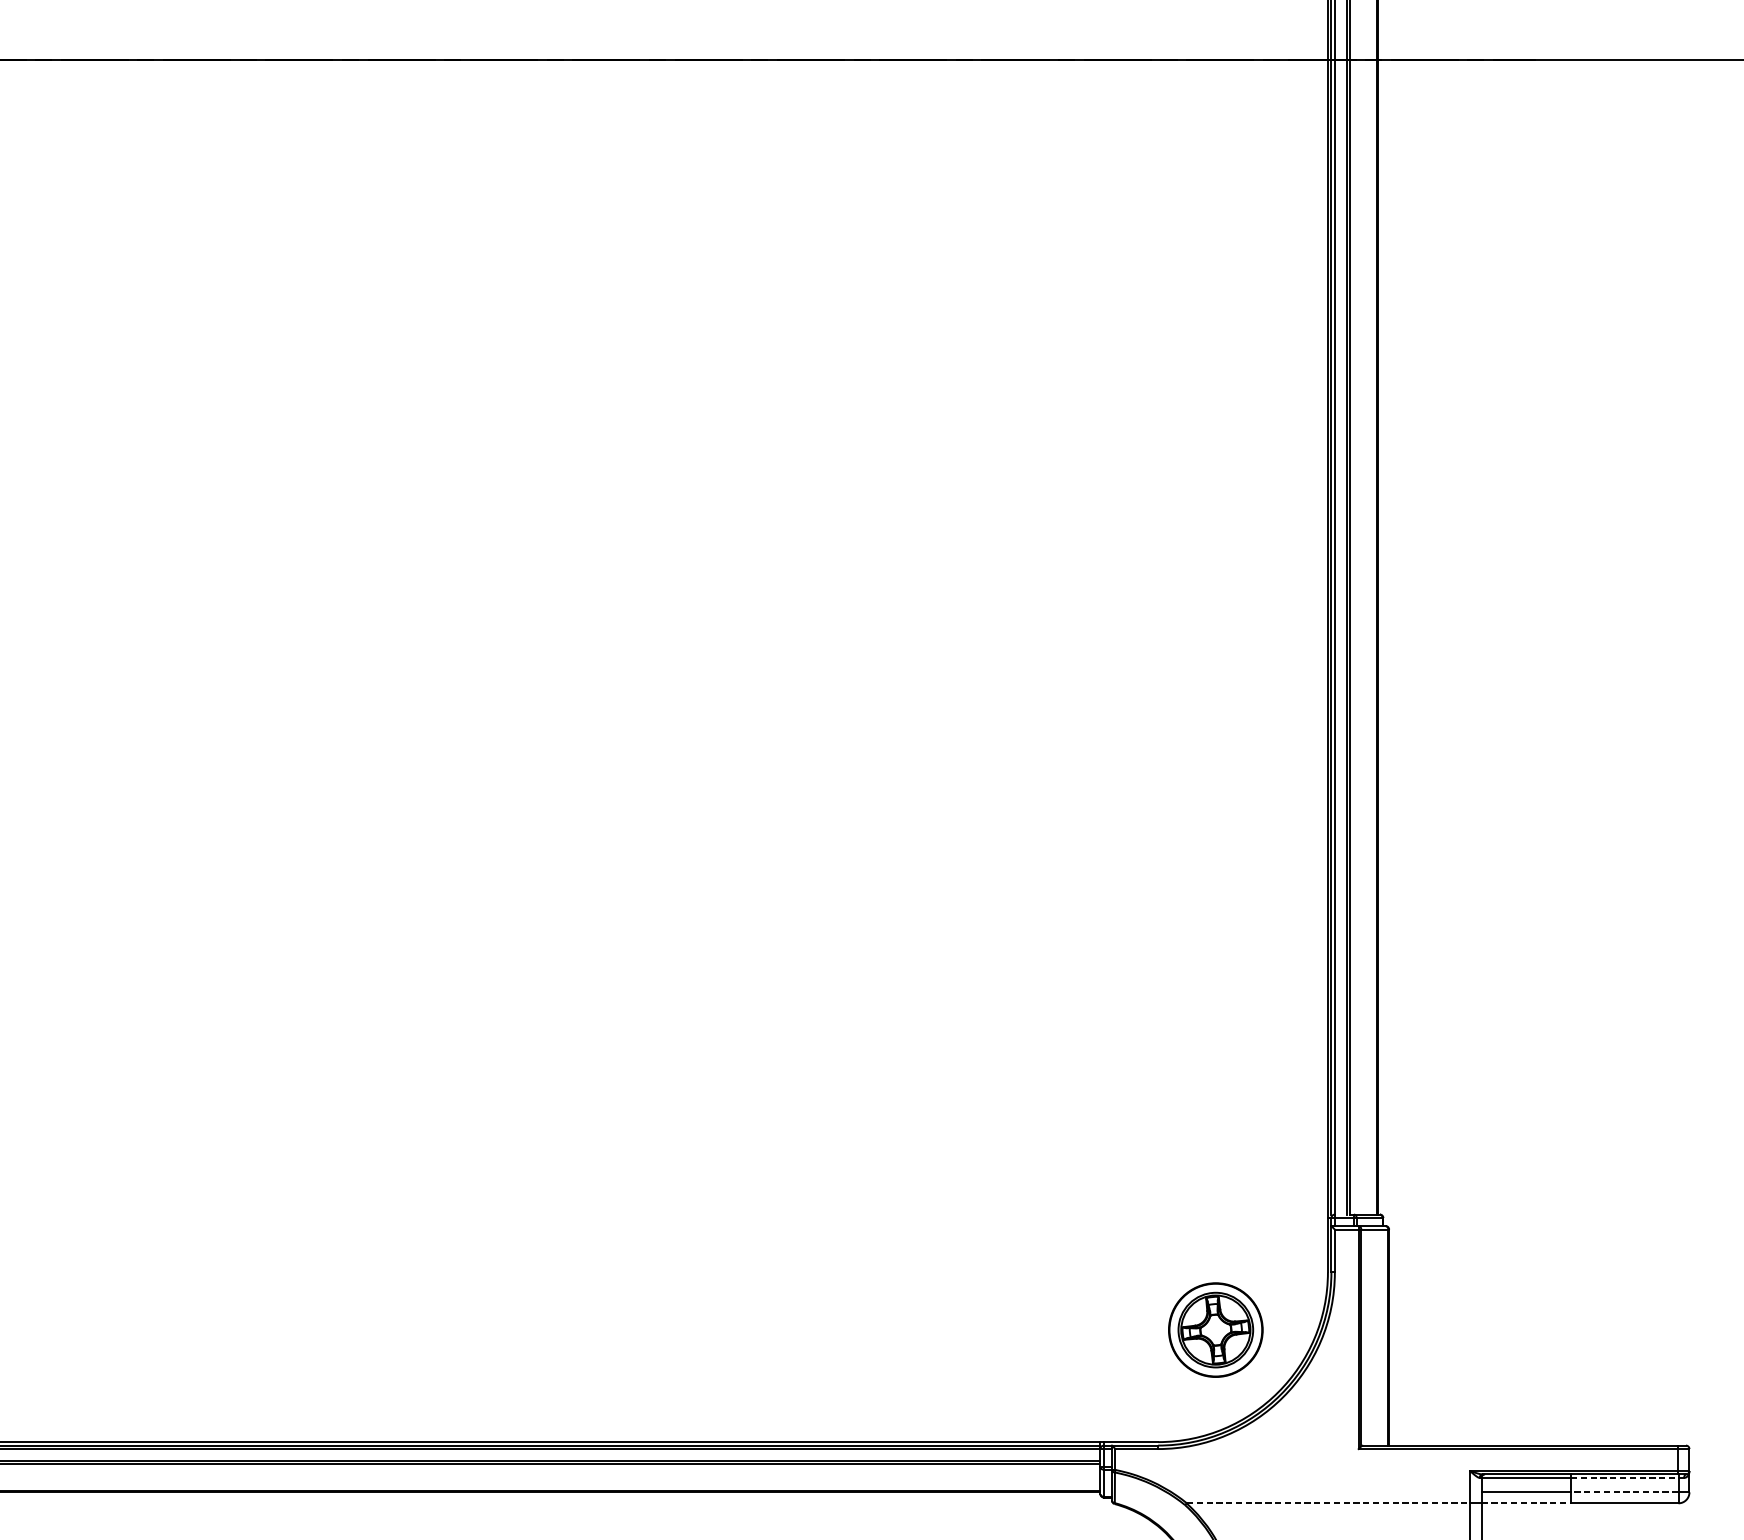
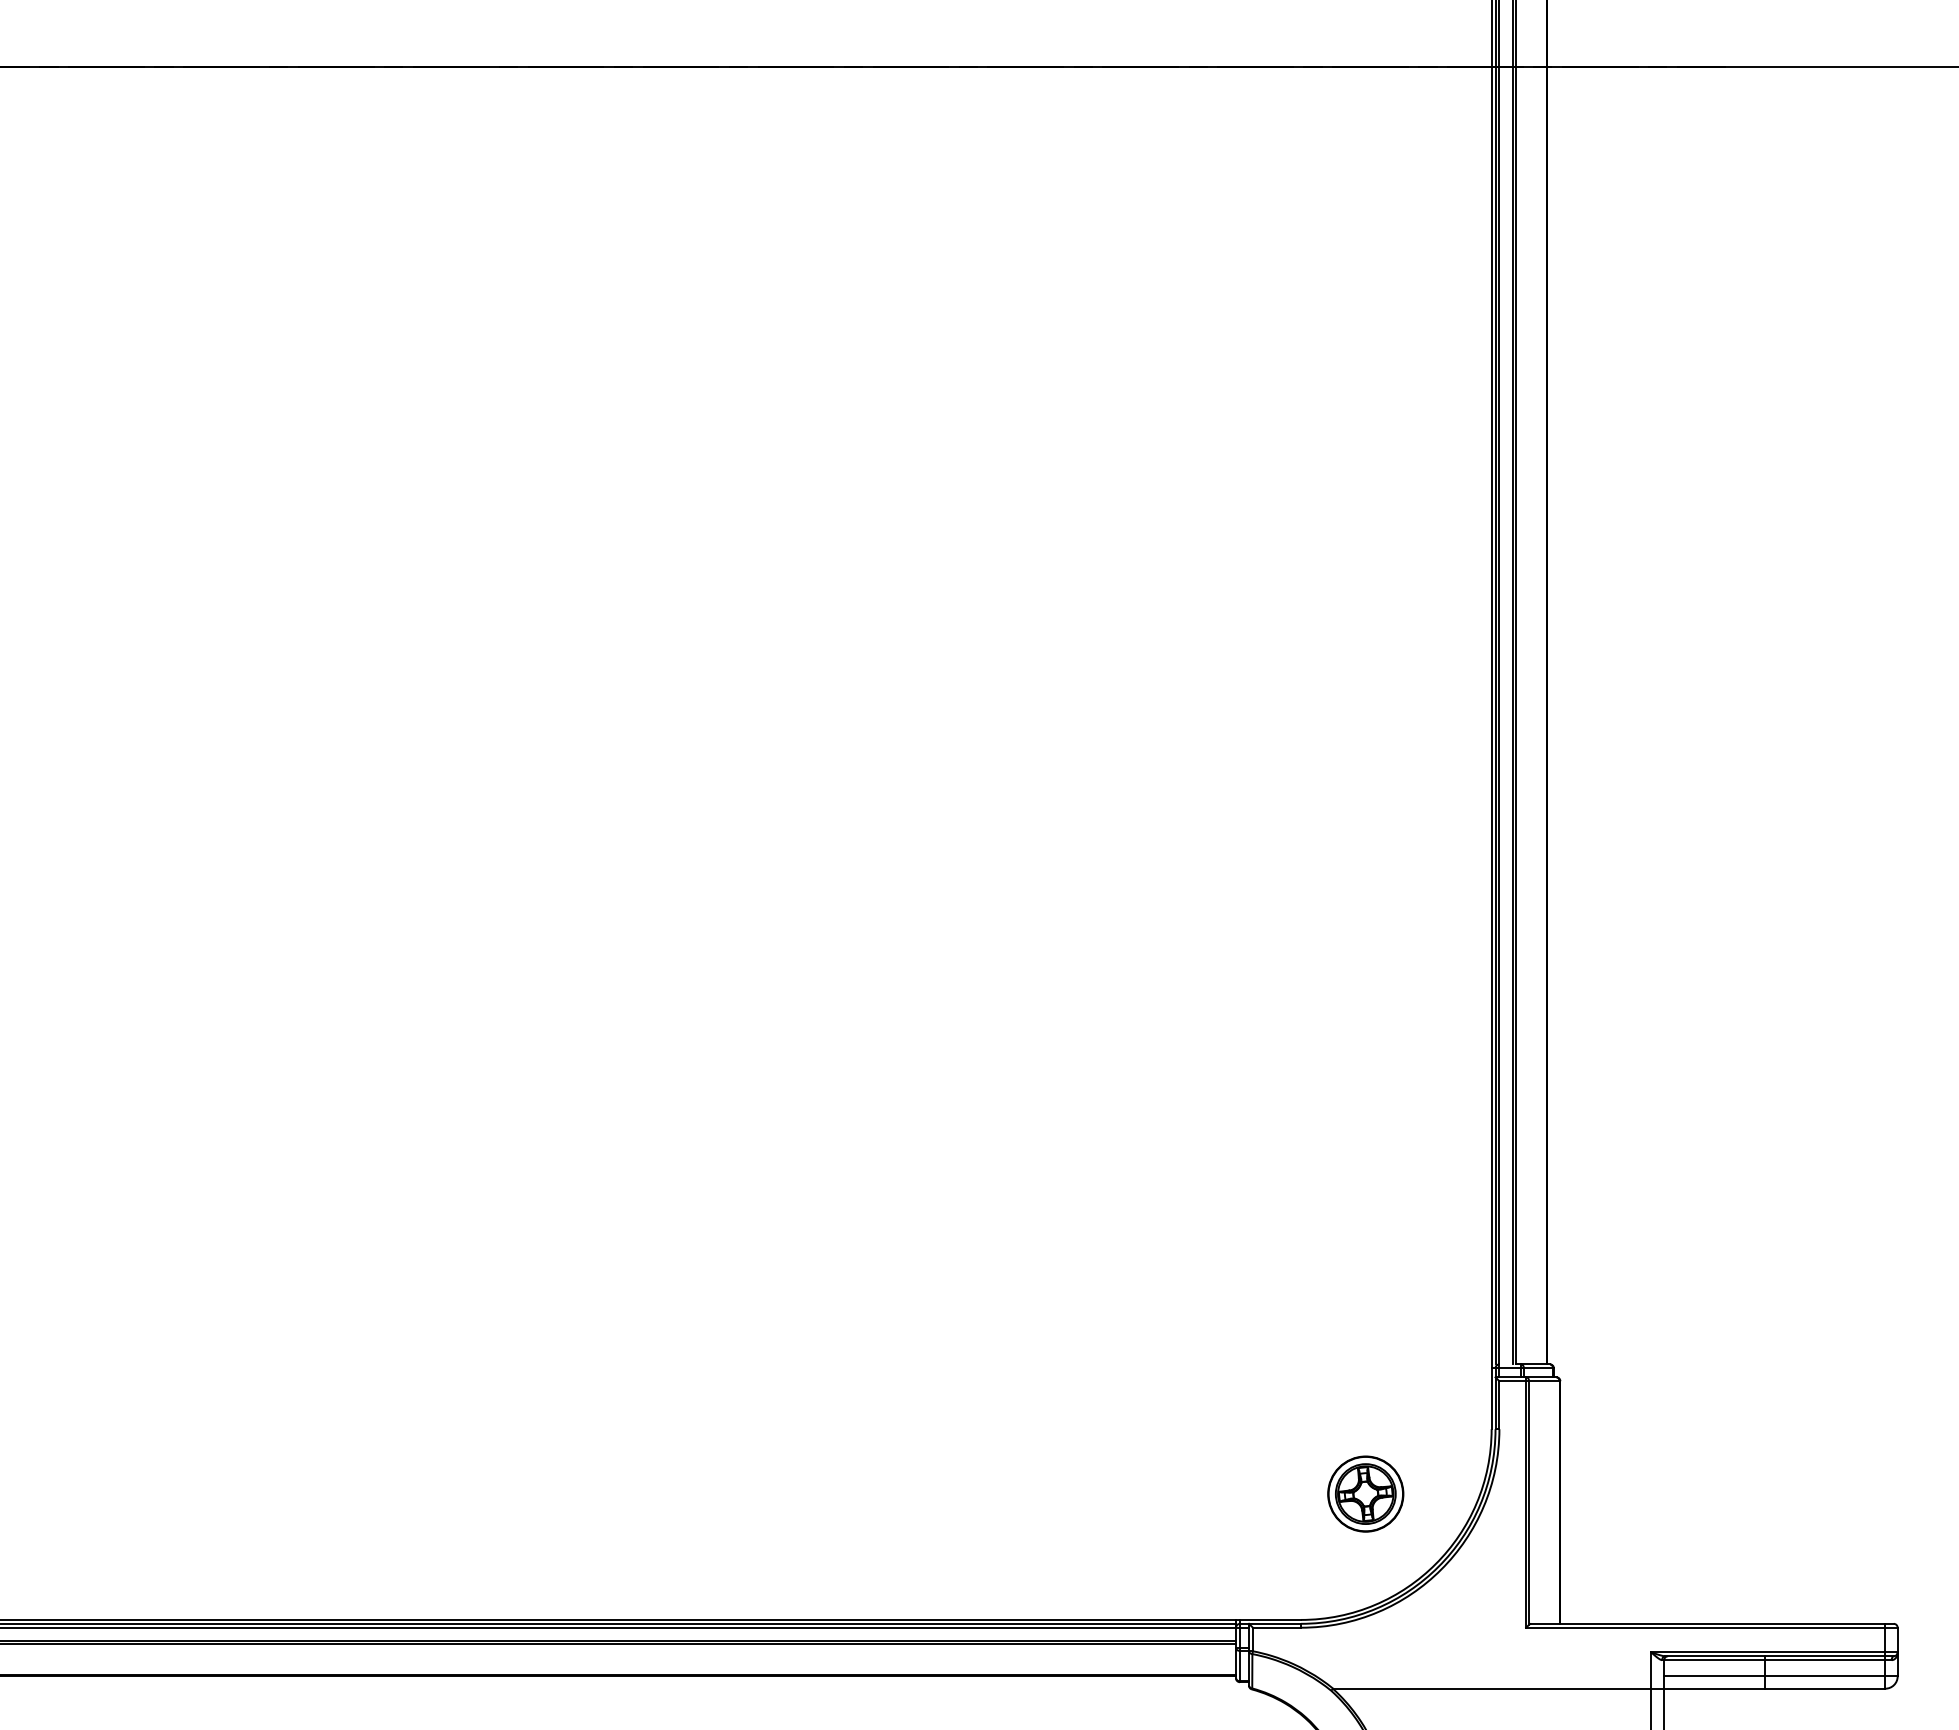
part: (1215, 1329) -> (1365, 1493), size x0.71
line: (1625, 1478) -> (1825, 1660), dashed -> solid
line: (1624, 1492) -> (1824, 1676), dashed -> solid
line: (1328, 1503) -> (1492, 1688), dashed -> solid
line: (1526, 1503) -> (1714, 1688), dashed -> solid

